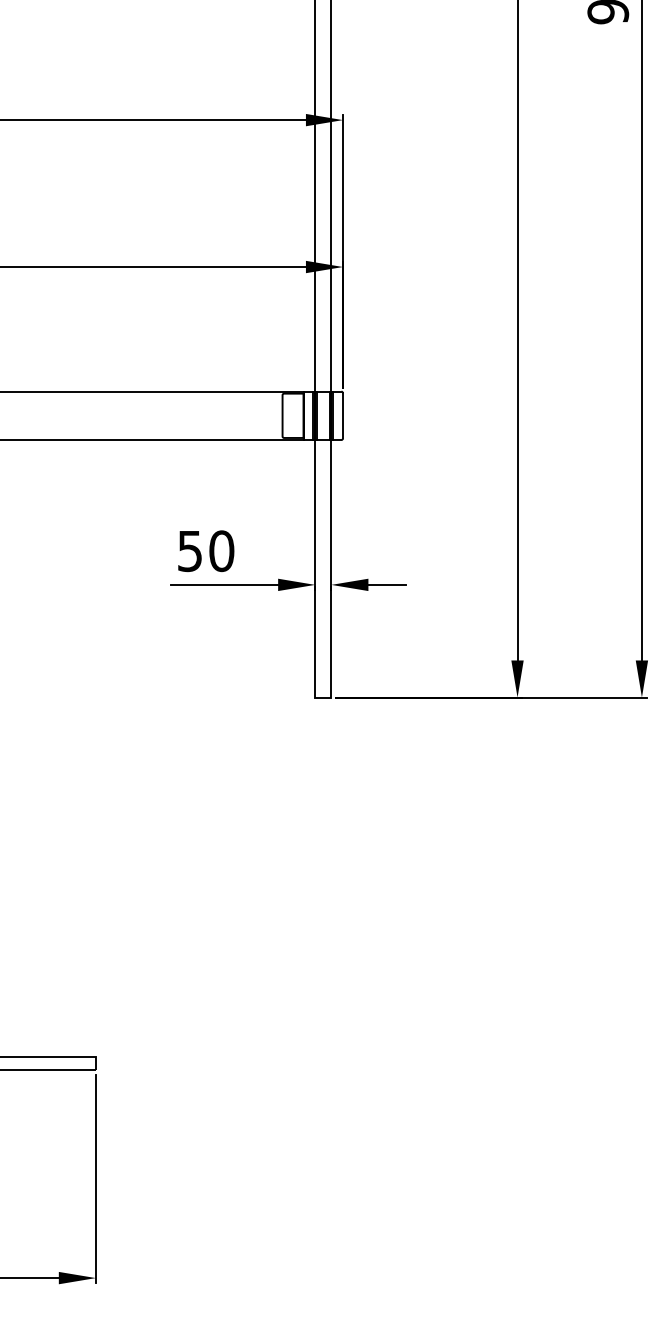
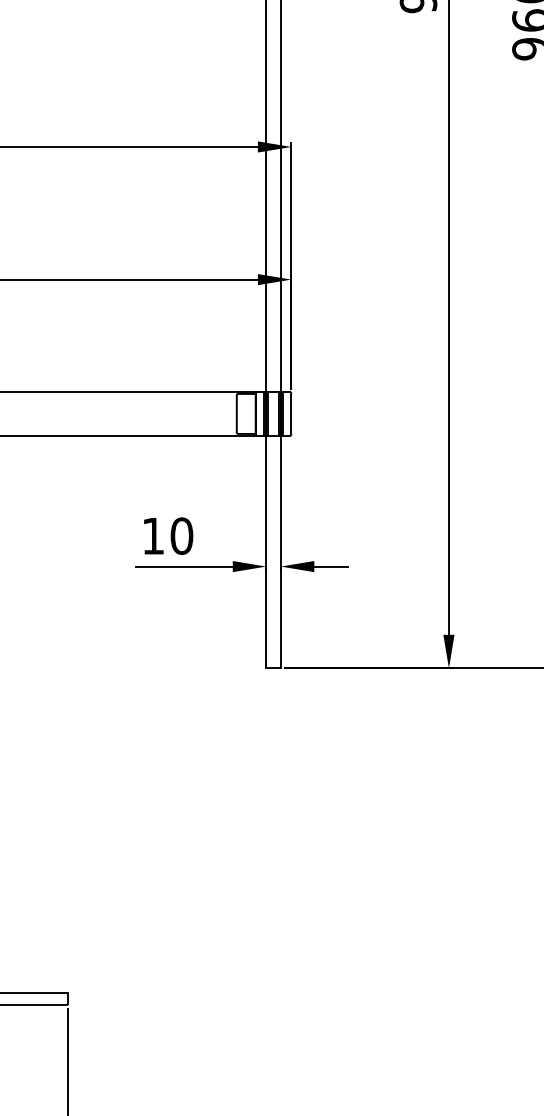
text: (189, 551) -> (152, 536), 50 -> 10

